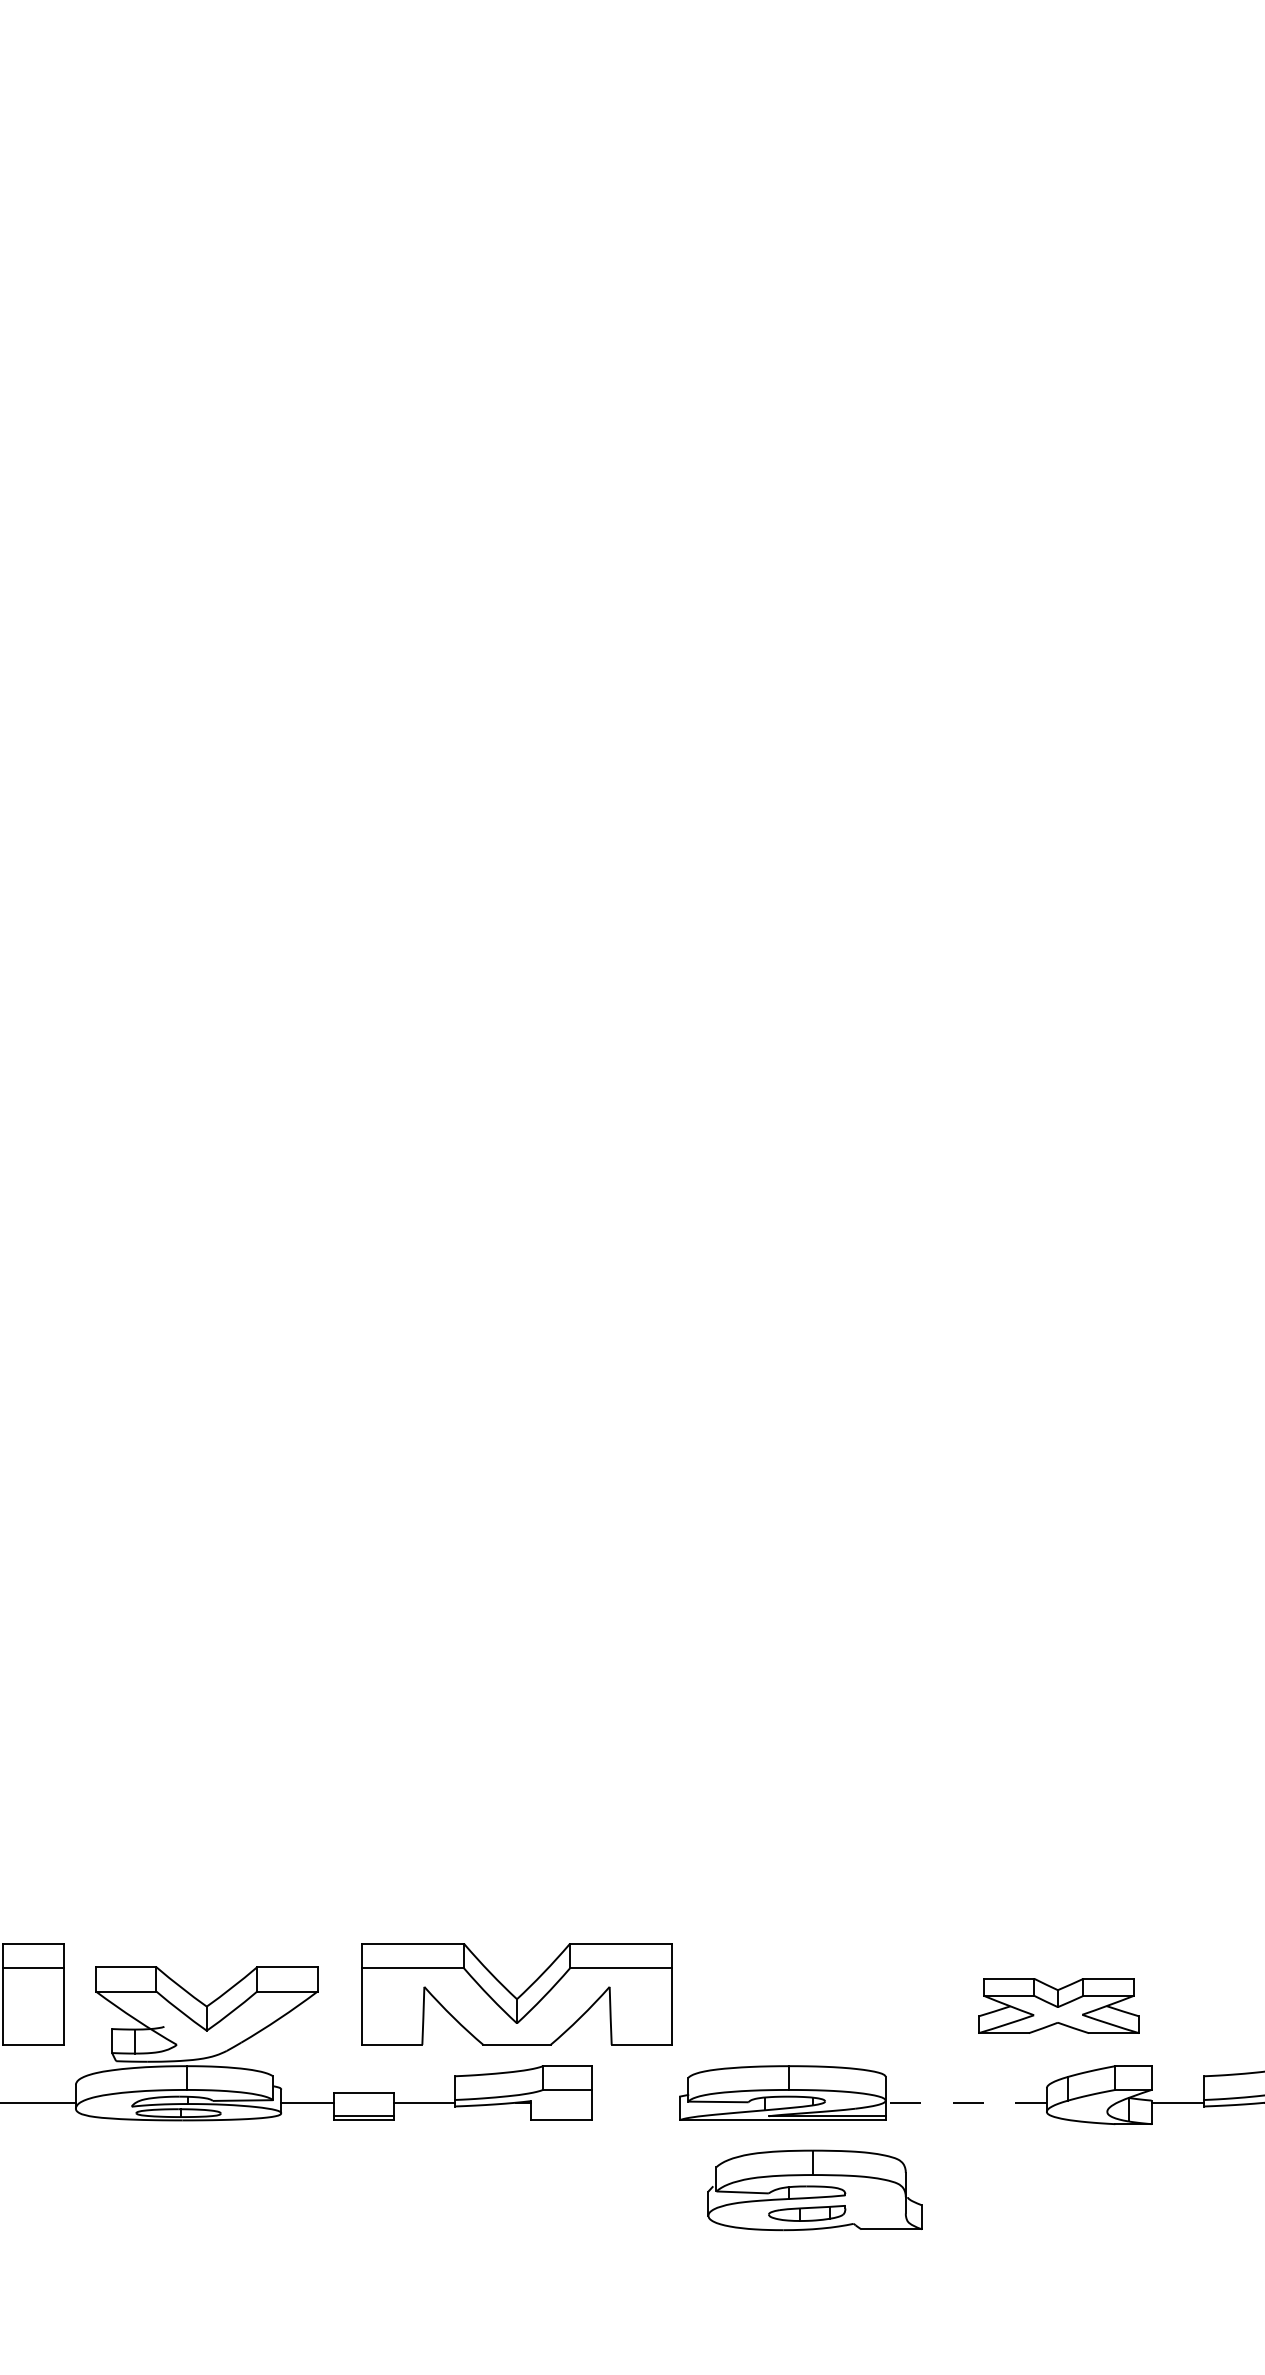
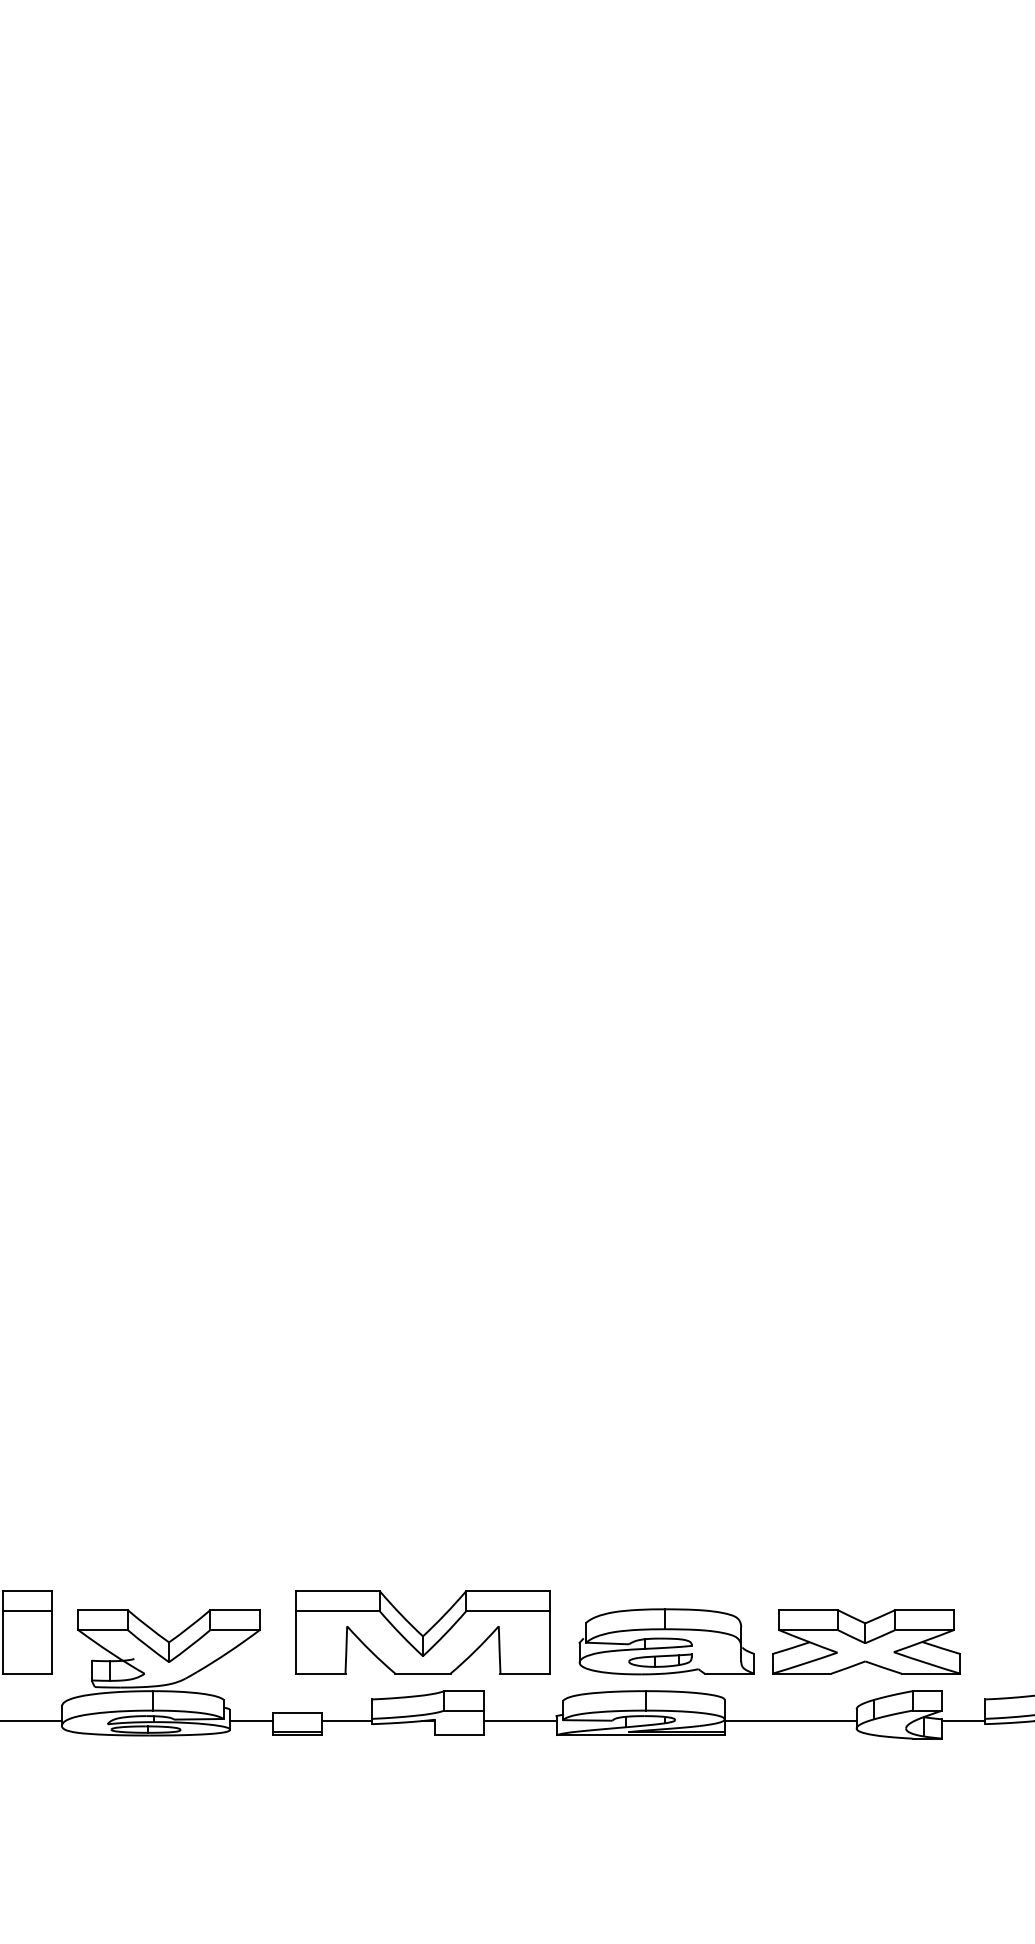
part: (1058, 2005) -> (866, 1641), size x1.43
line: (634, 2103) -> (519, 1721), added
line: (966, 2103) -> (790, 1721), dashed -> solid
part: (814, 2189) -> (666, 1641), moved

